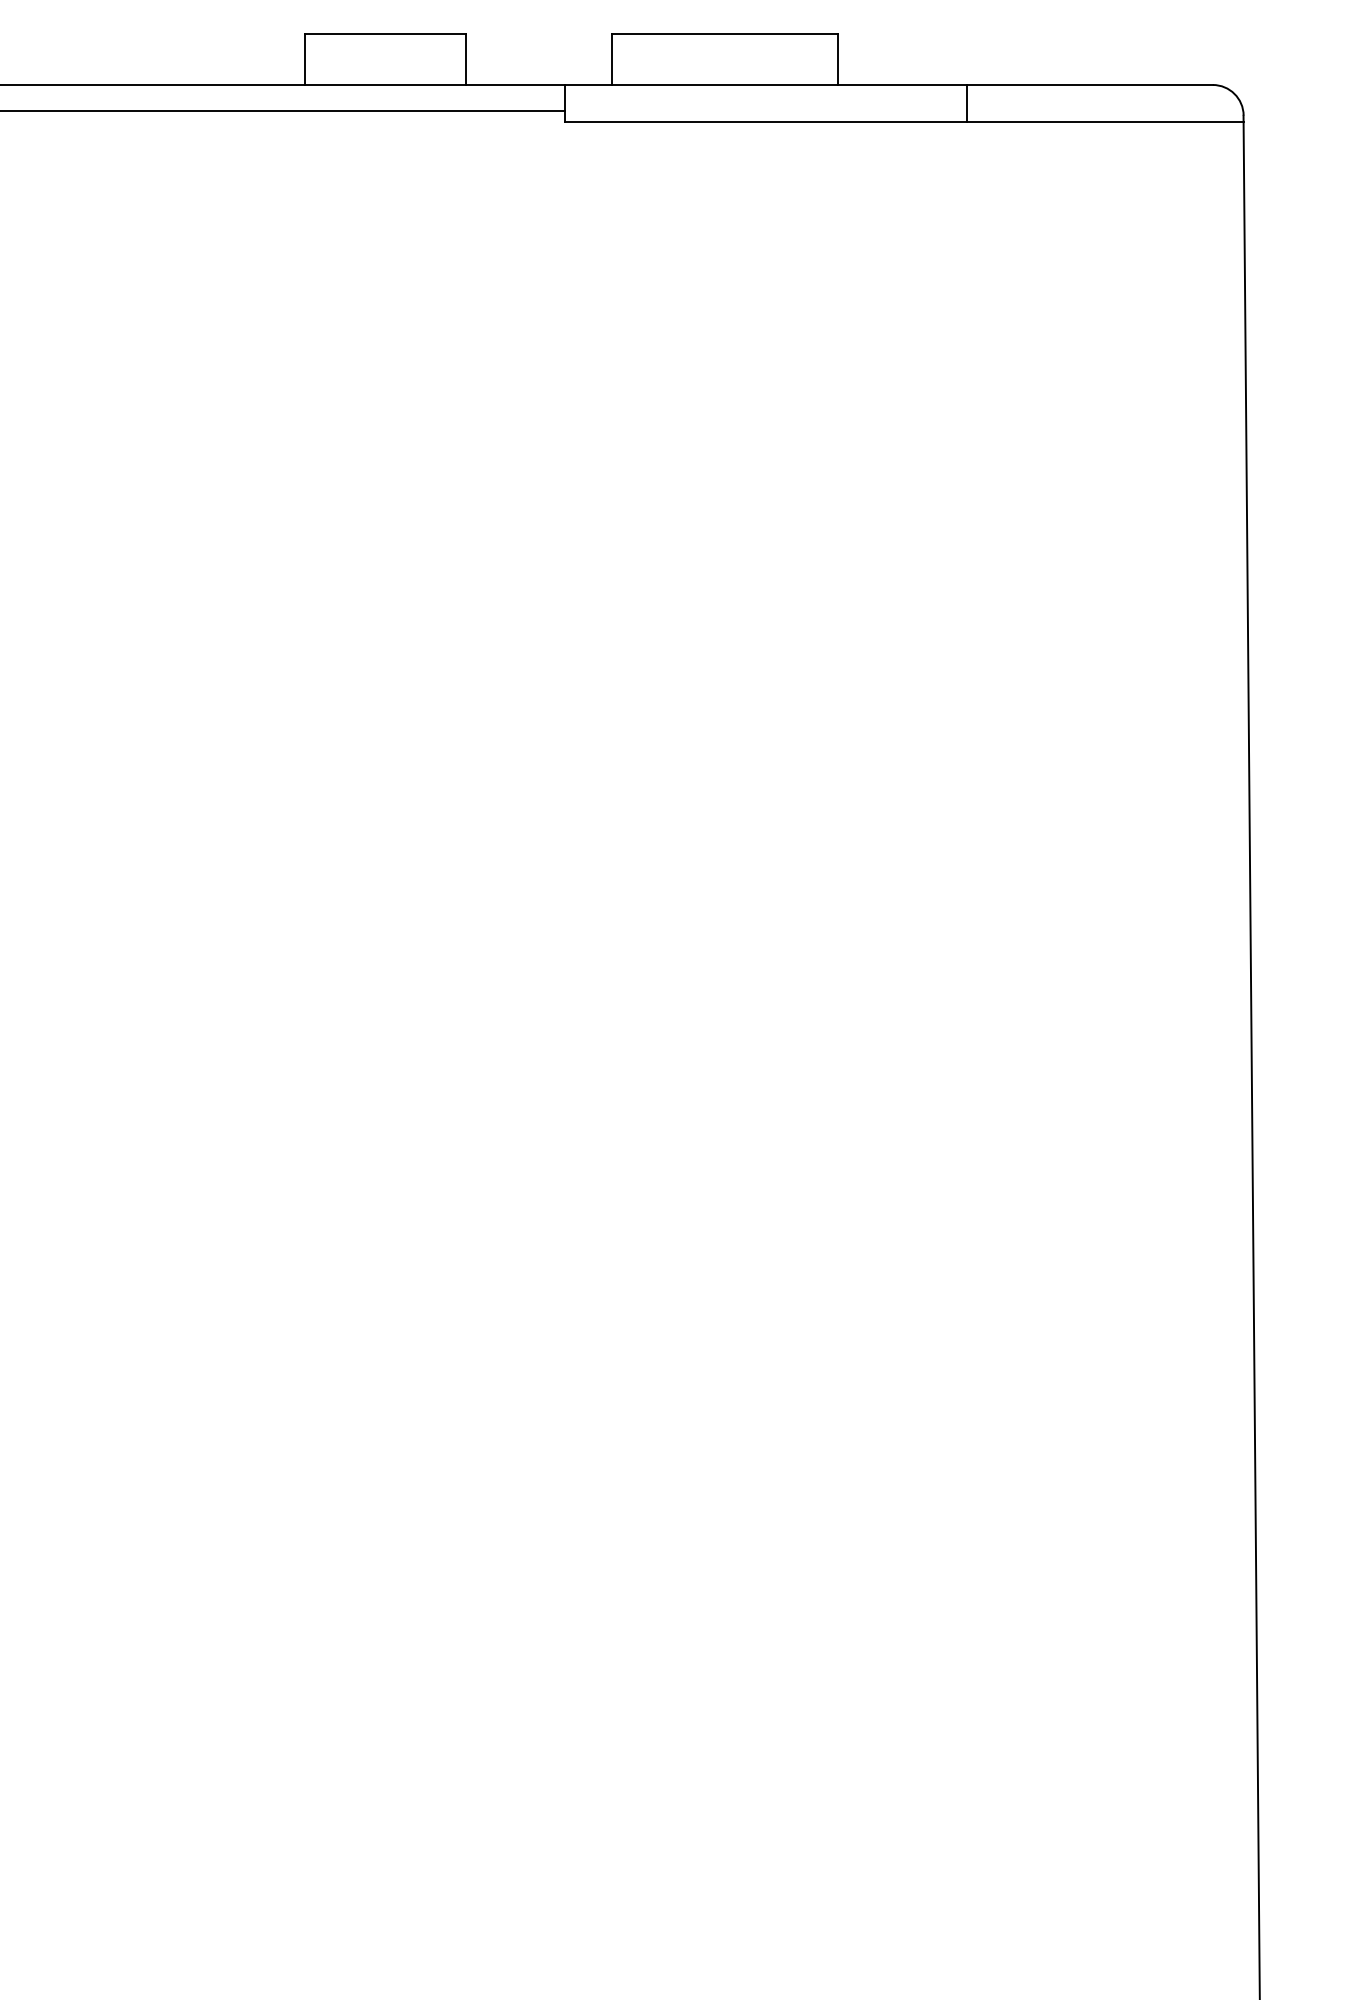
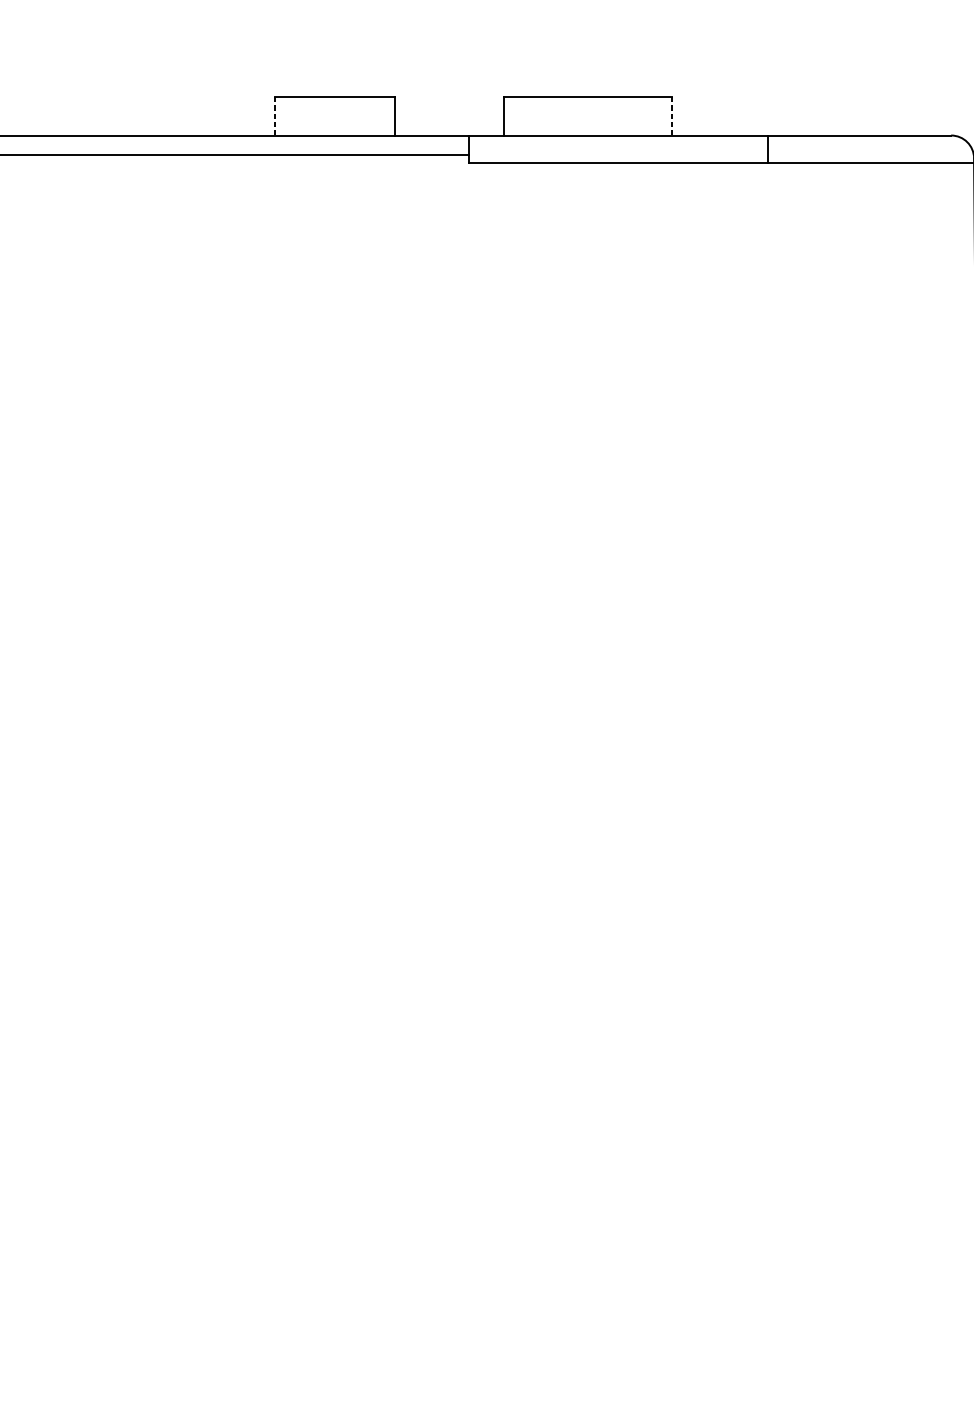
line: (304, 59) -> (274, 116), solid -> dashed
line: (837, 59) -> (671, 116), solid -> dashed

